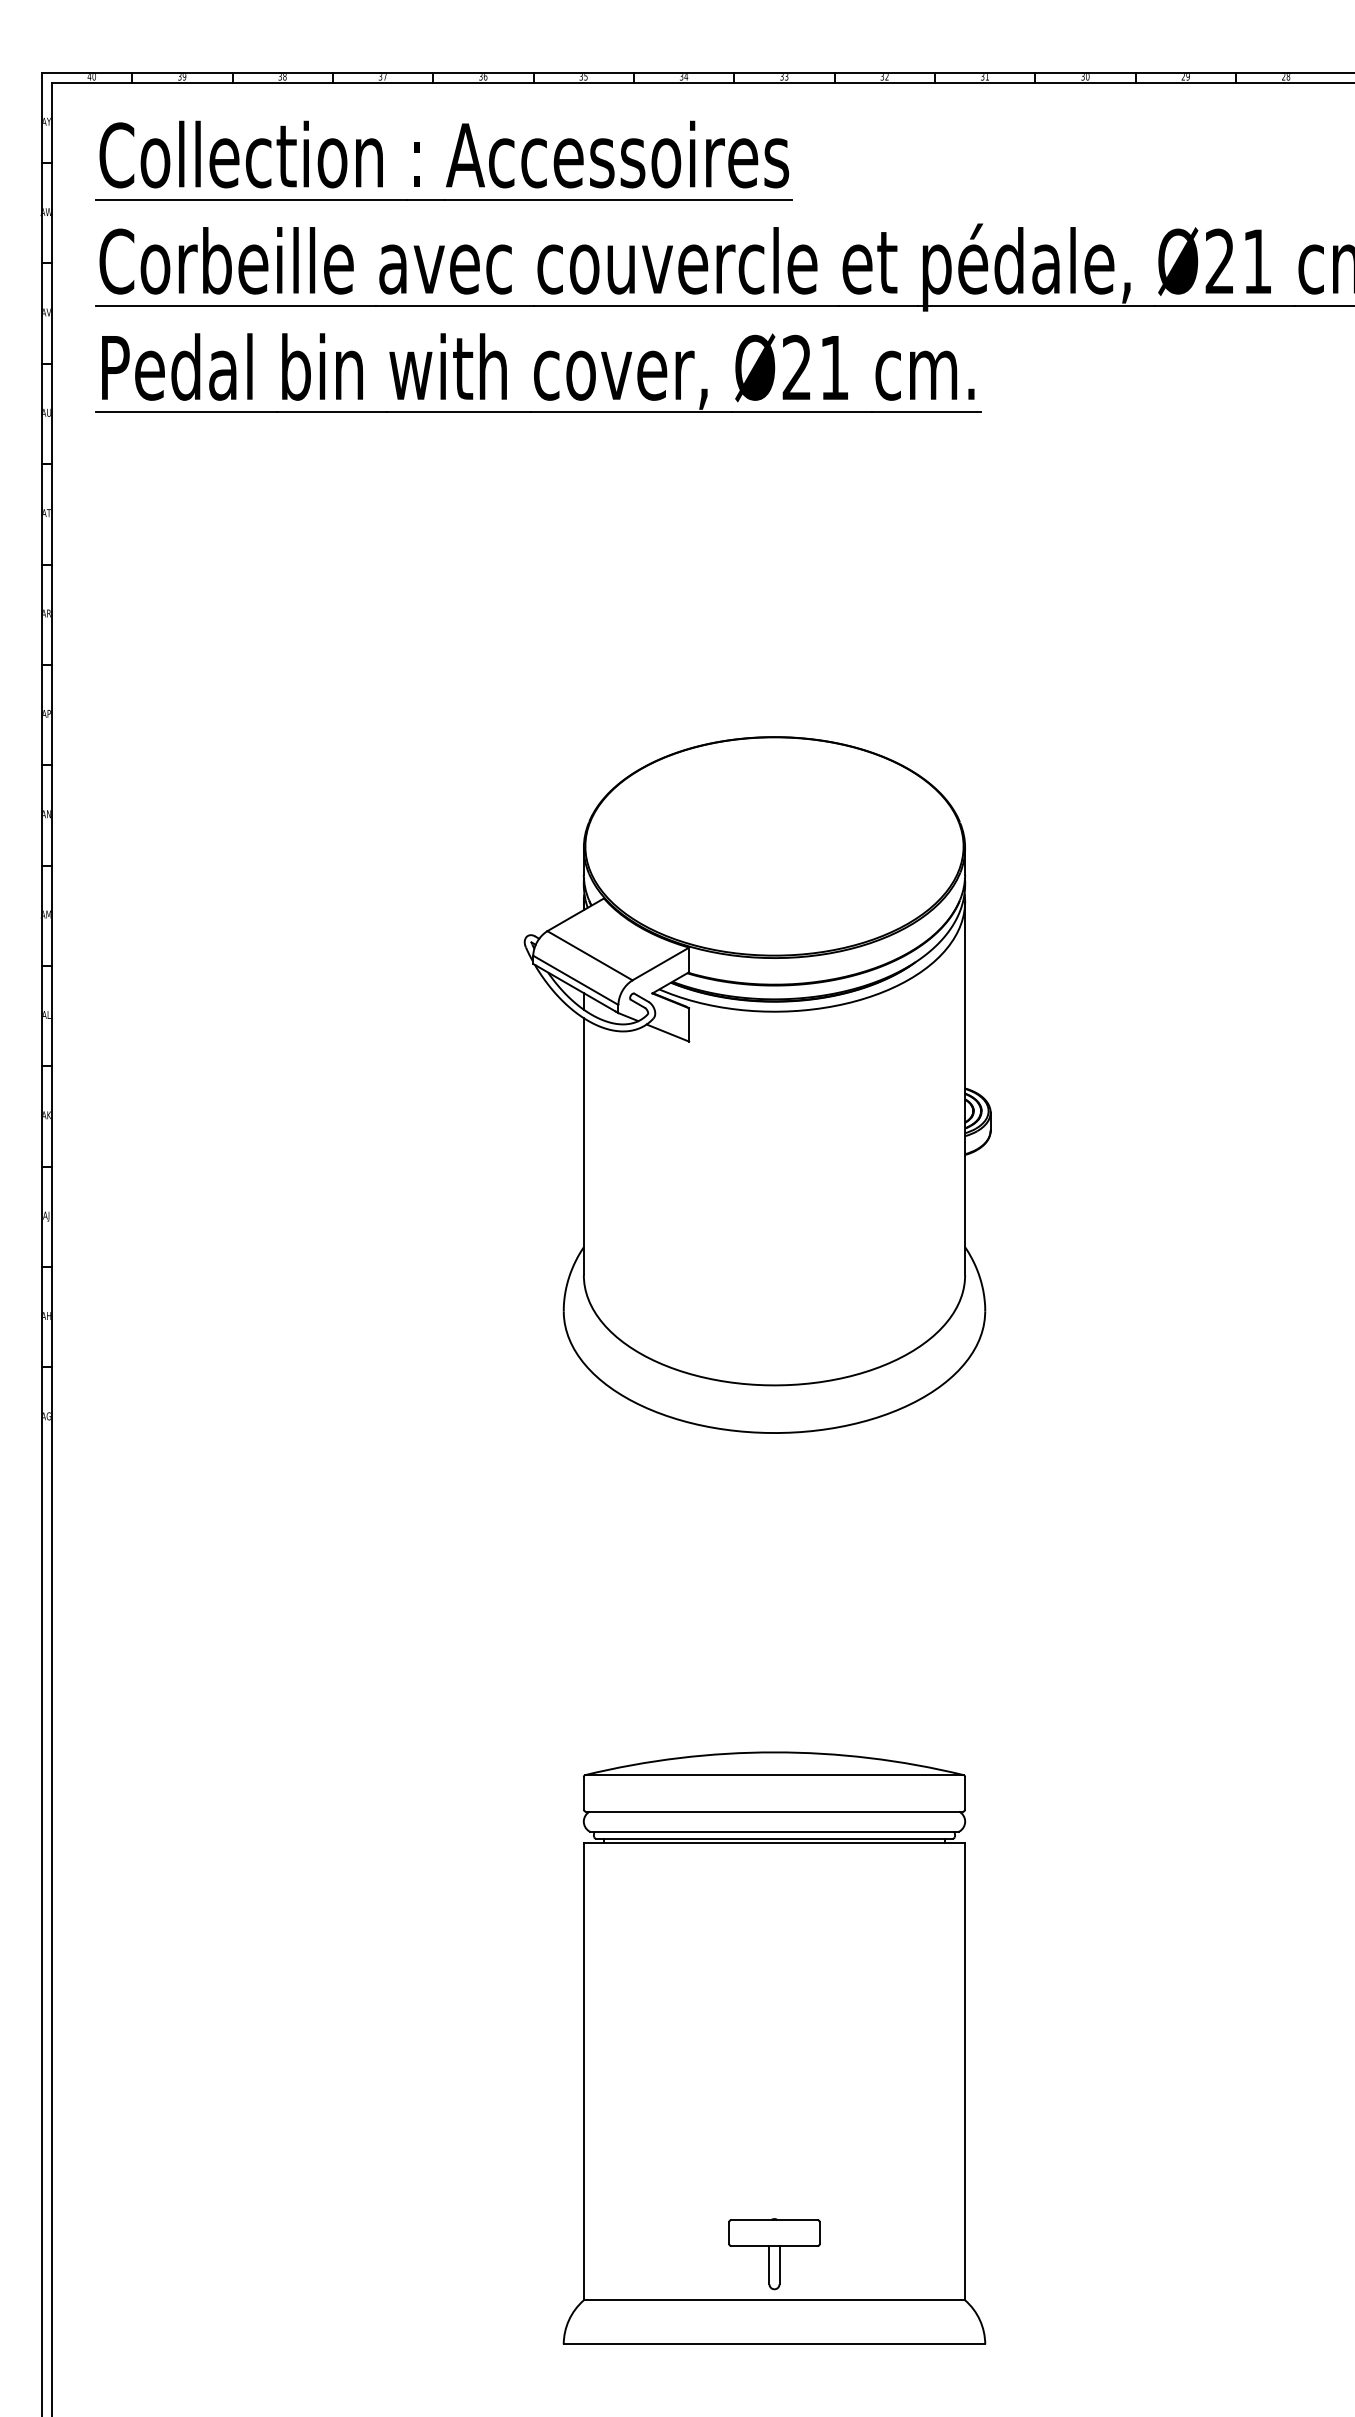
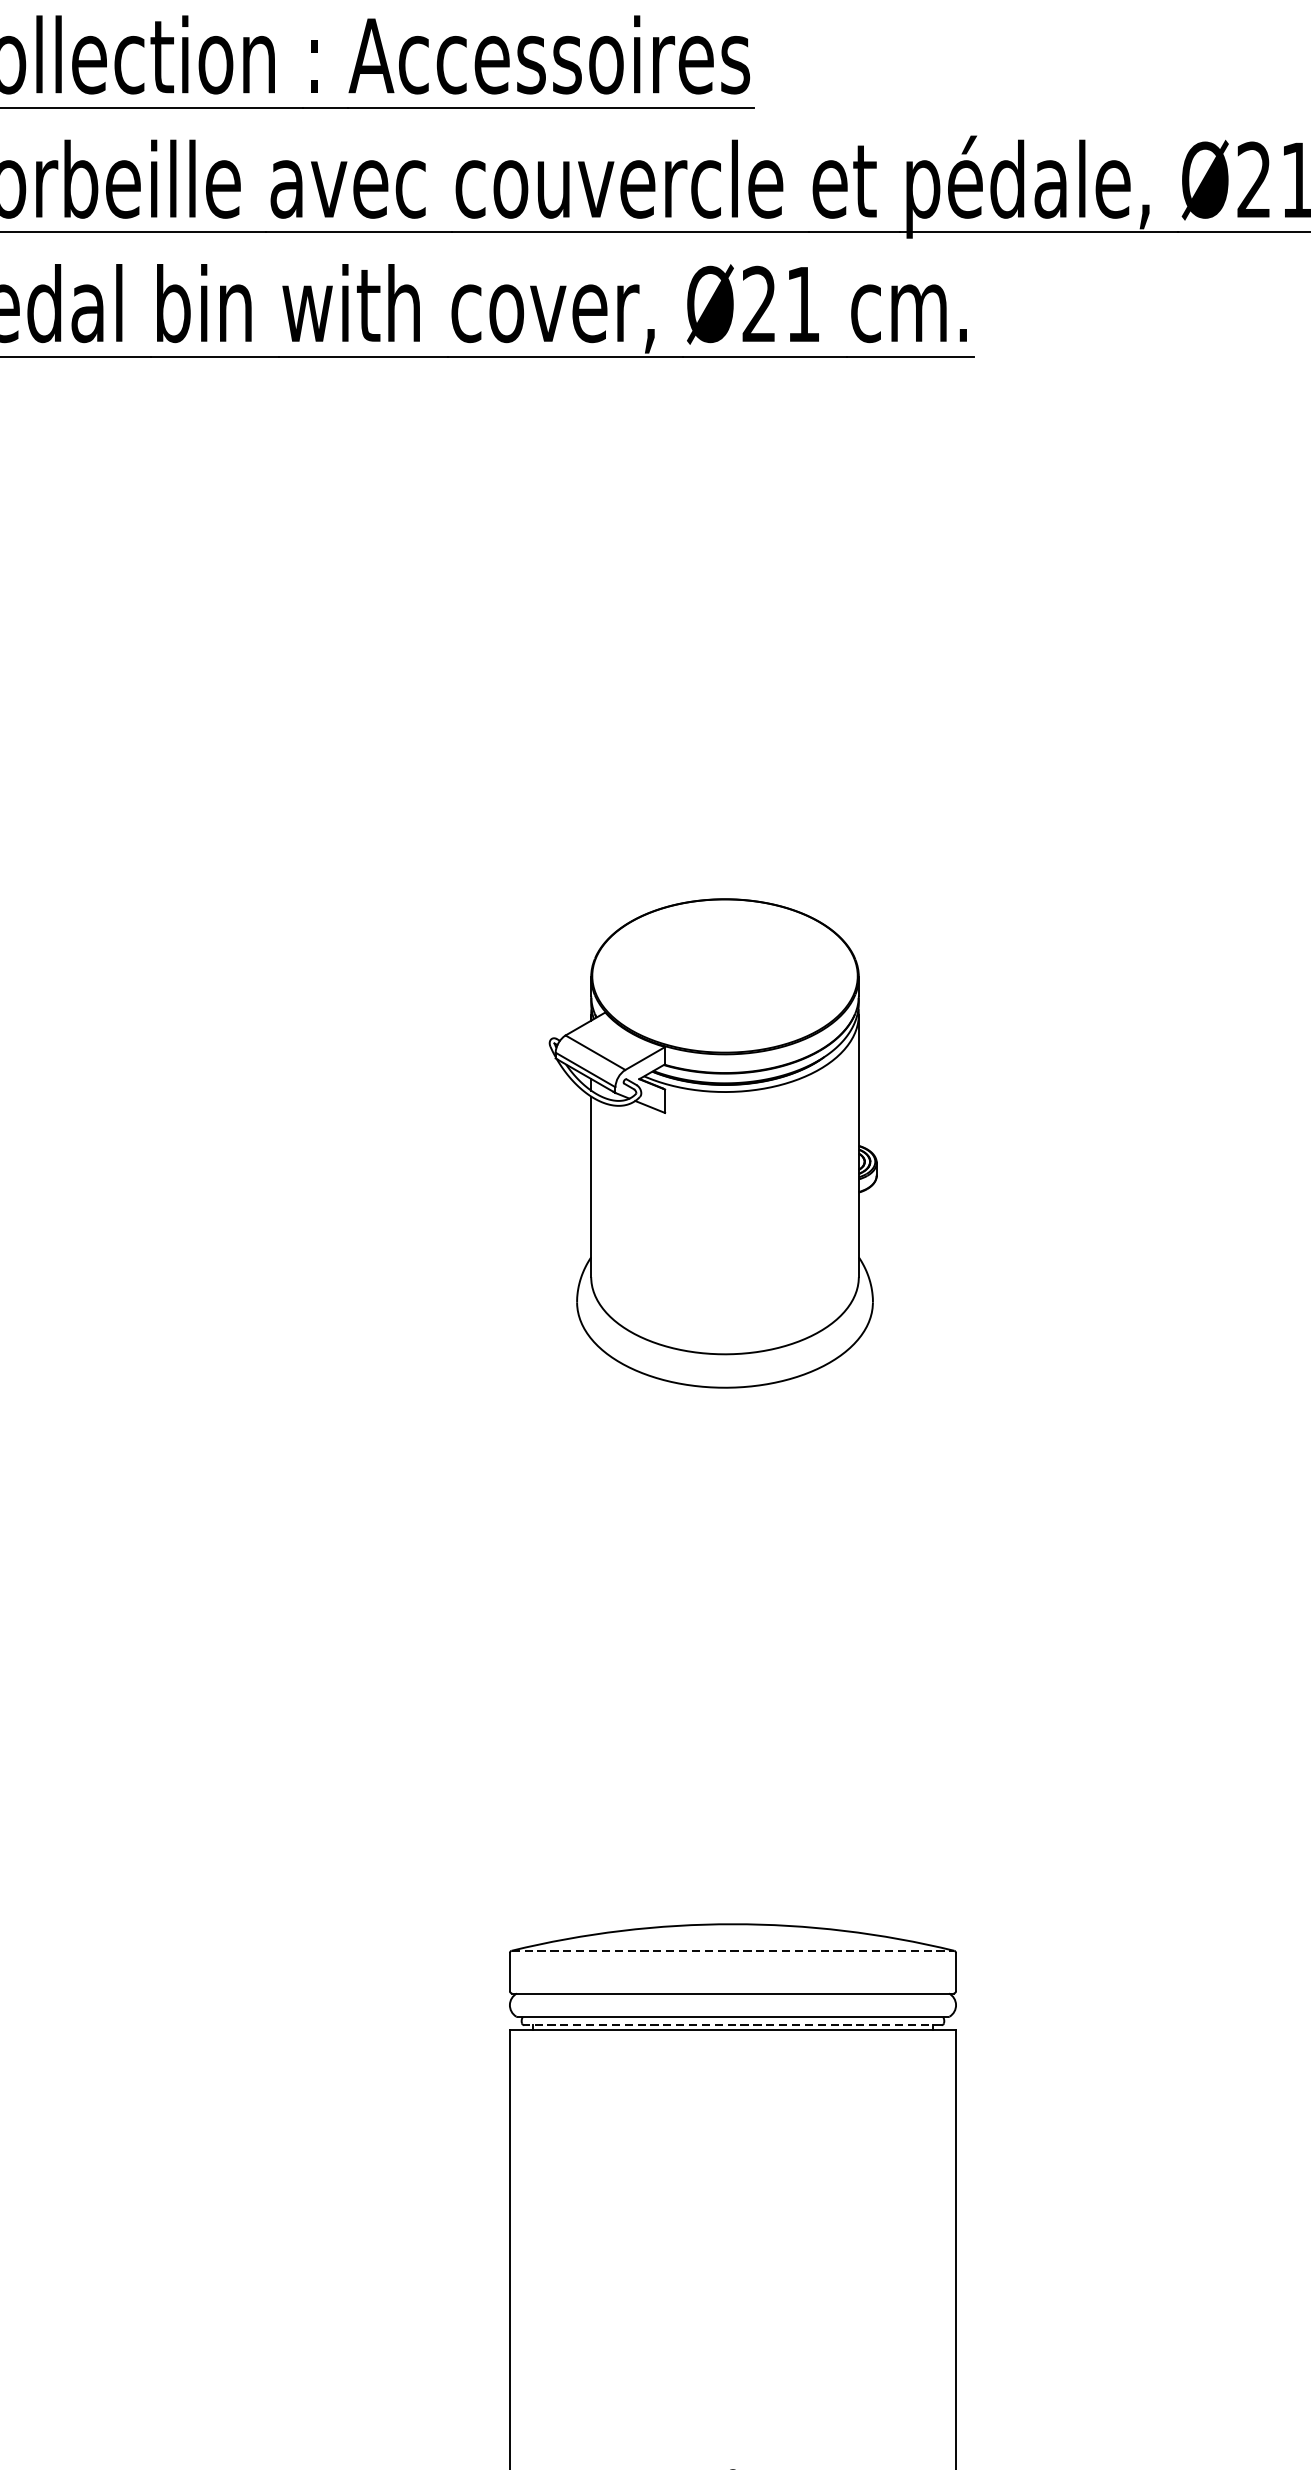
part: (757, 1084) -> (713, 1142), size x0.6
line: (775, 1775) -> (734, 1951), solid -> dashed
line: (774, 1838) -> (732, 2024), solid -> dashed

